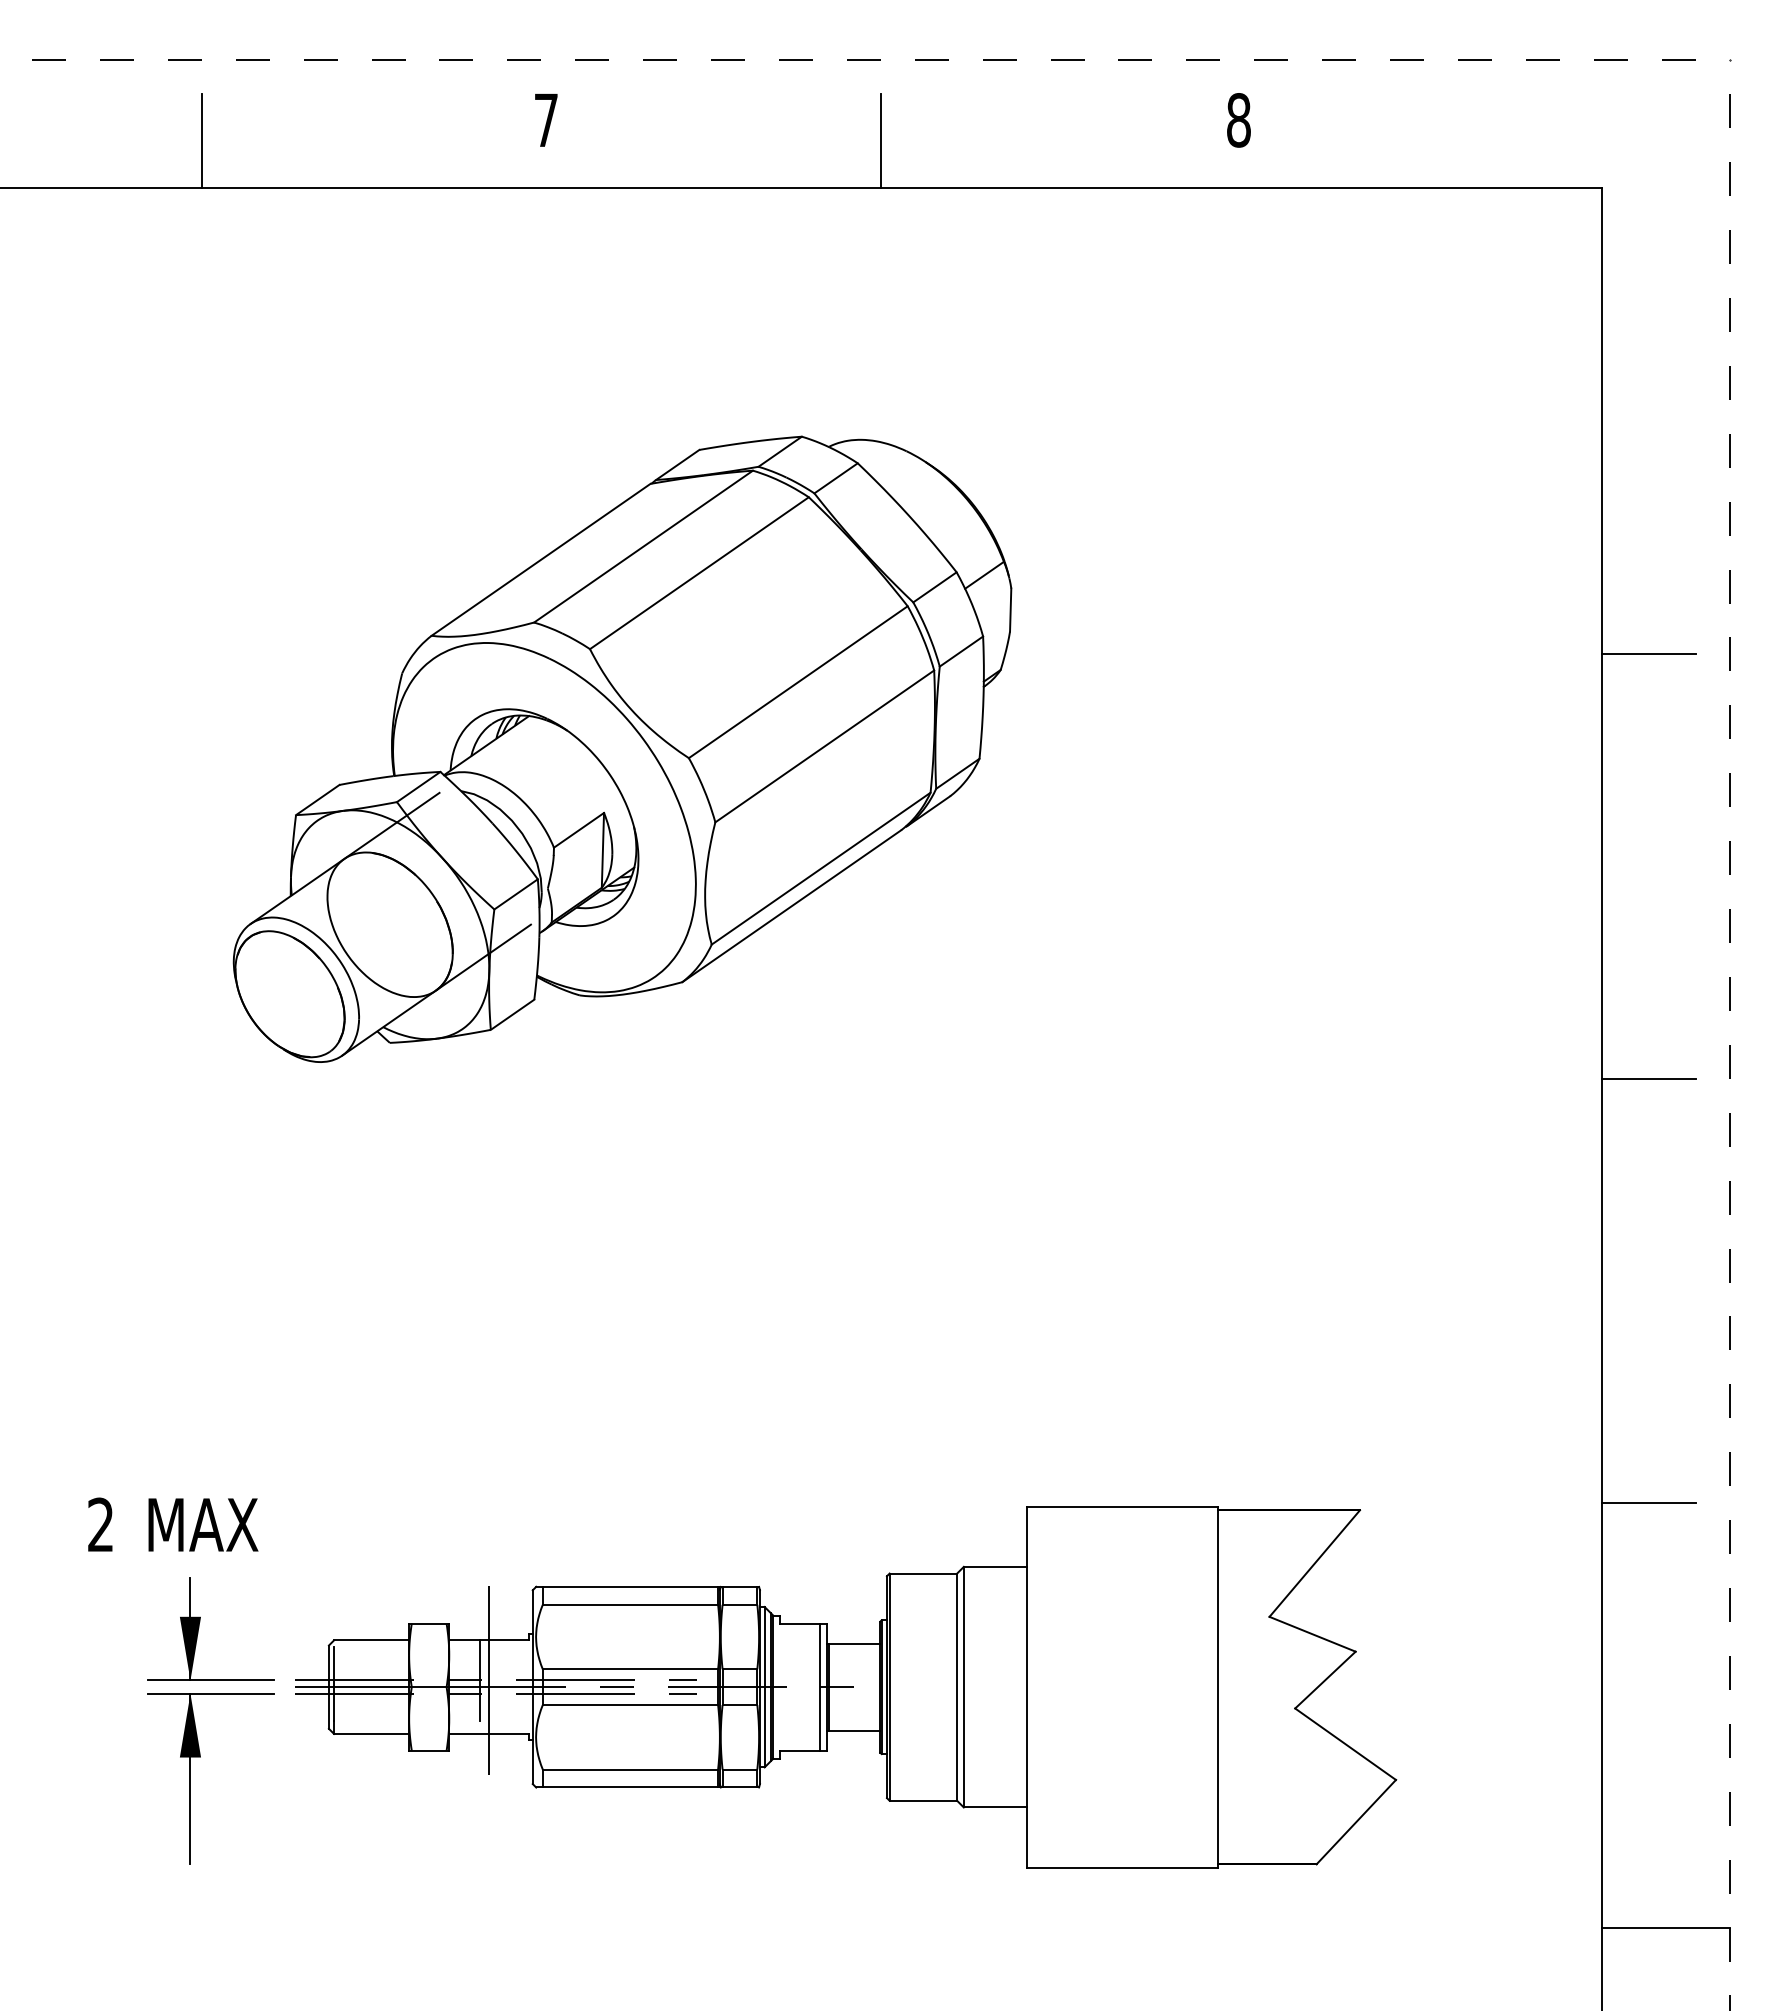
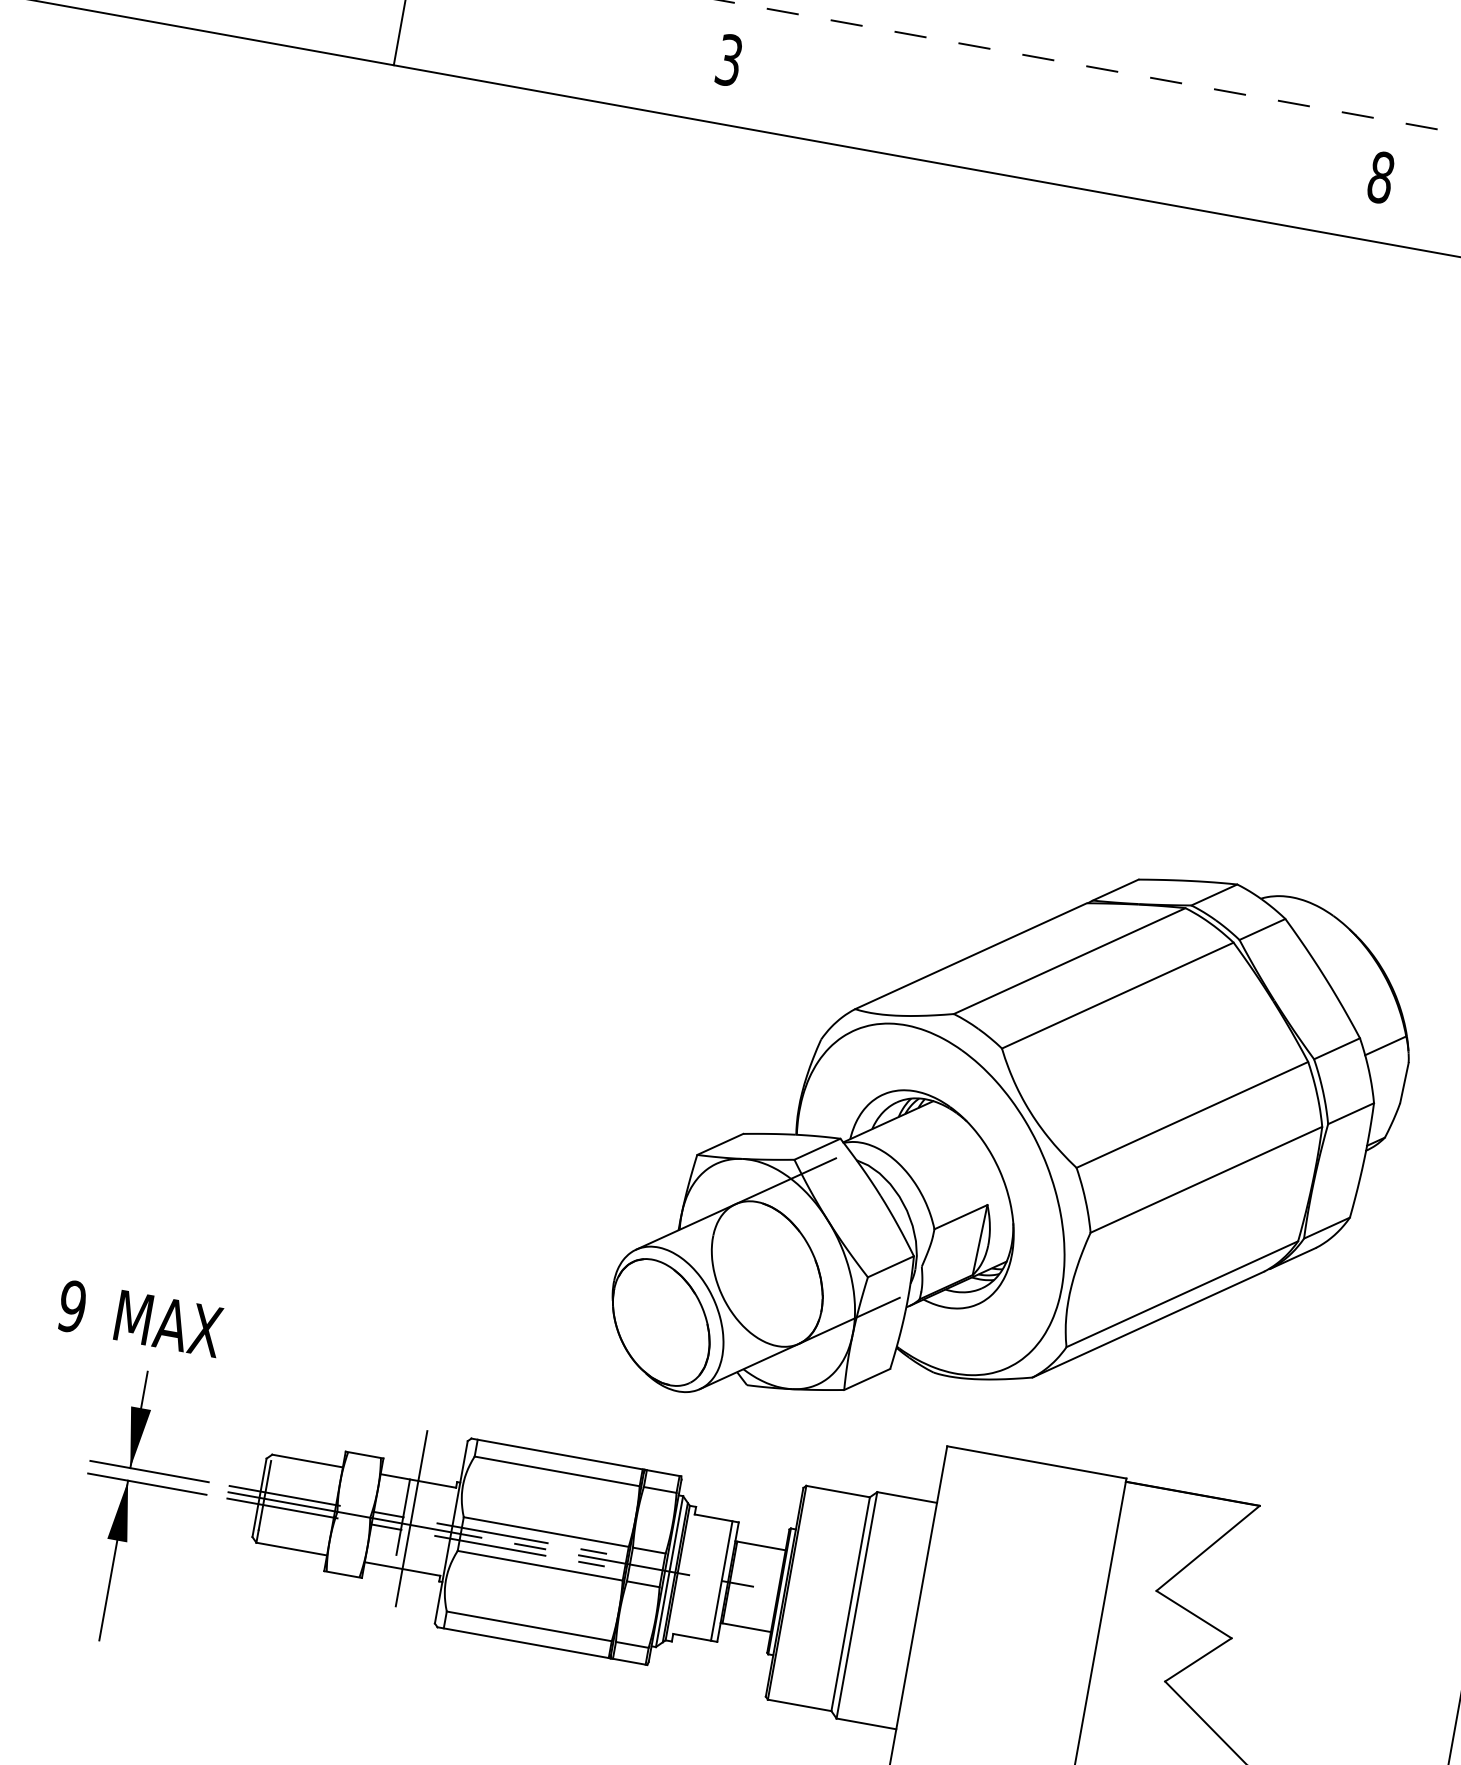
text: (545, 120) -> (728, 60), 7 -> 3
line: (880, 140) -> (1040, 135), removed
part: (622, 748) -> (1015, 1147), moved
text: (100, 1524) -> (72, 1306), 2 -> 9

